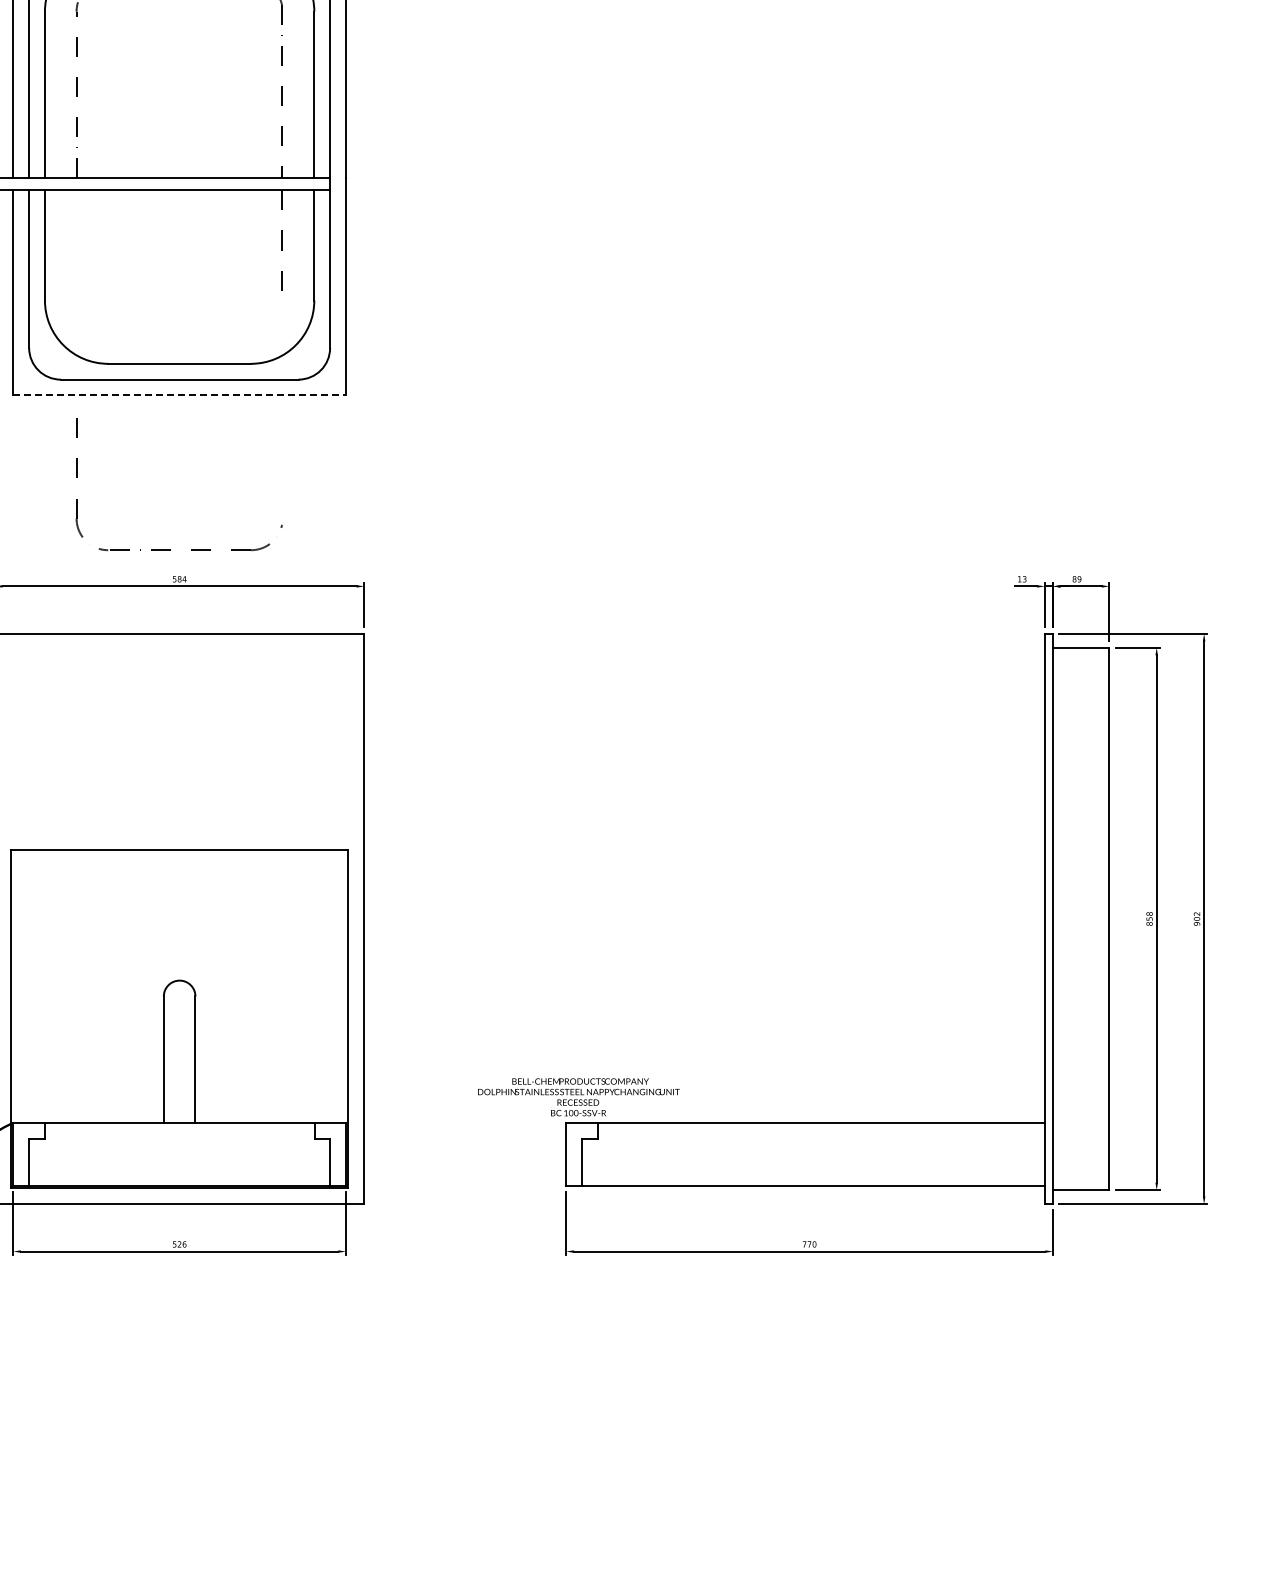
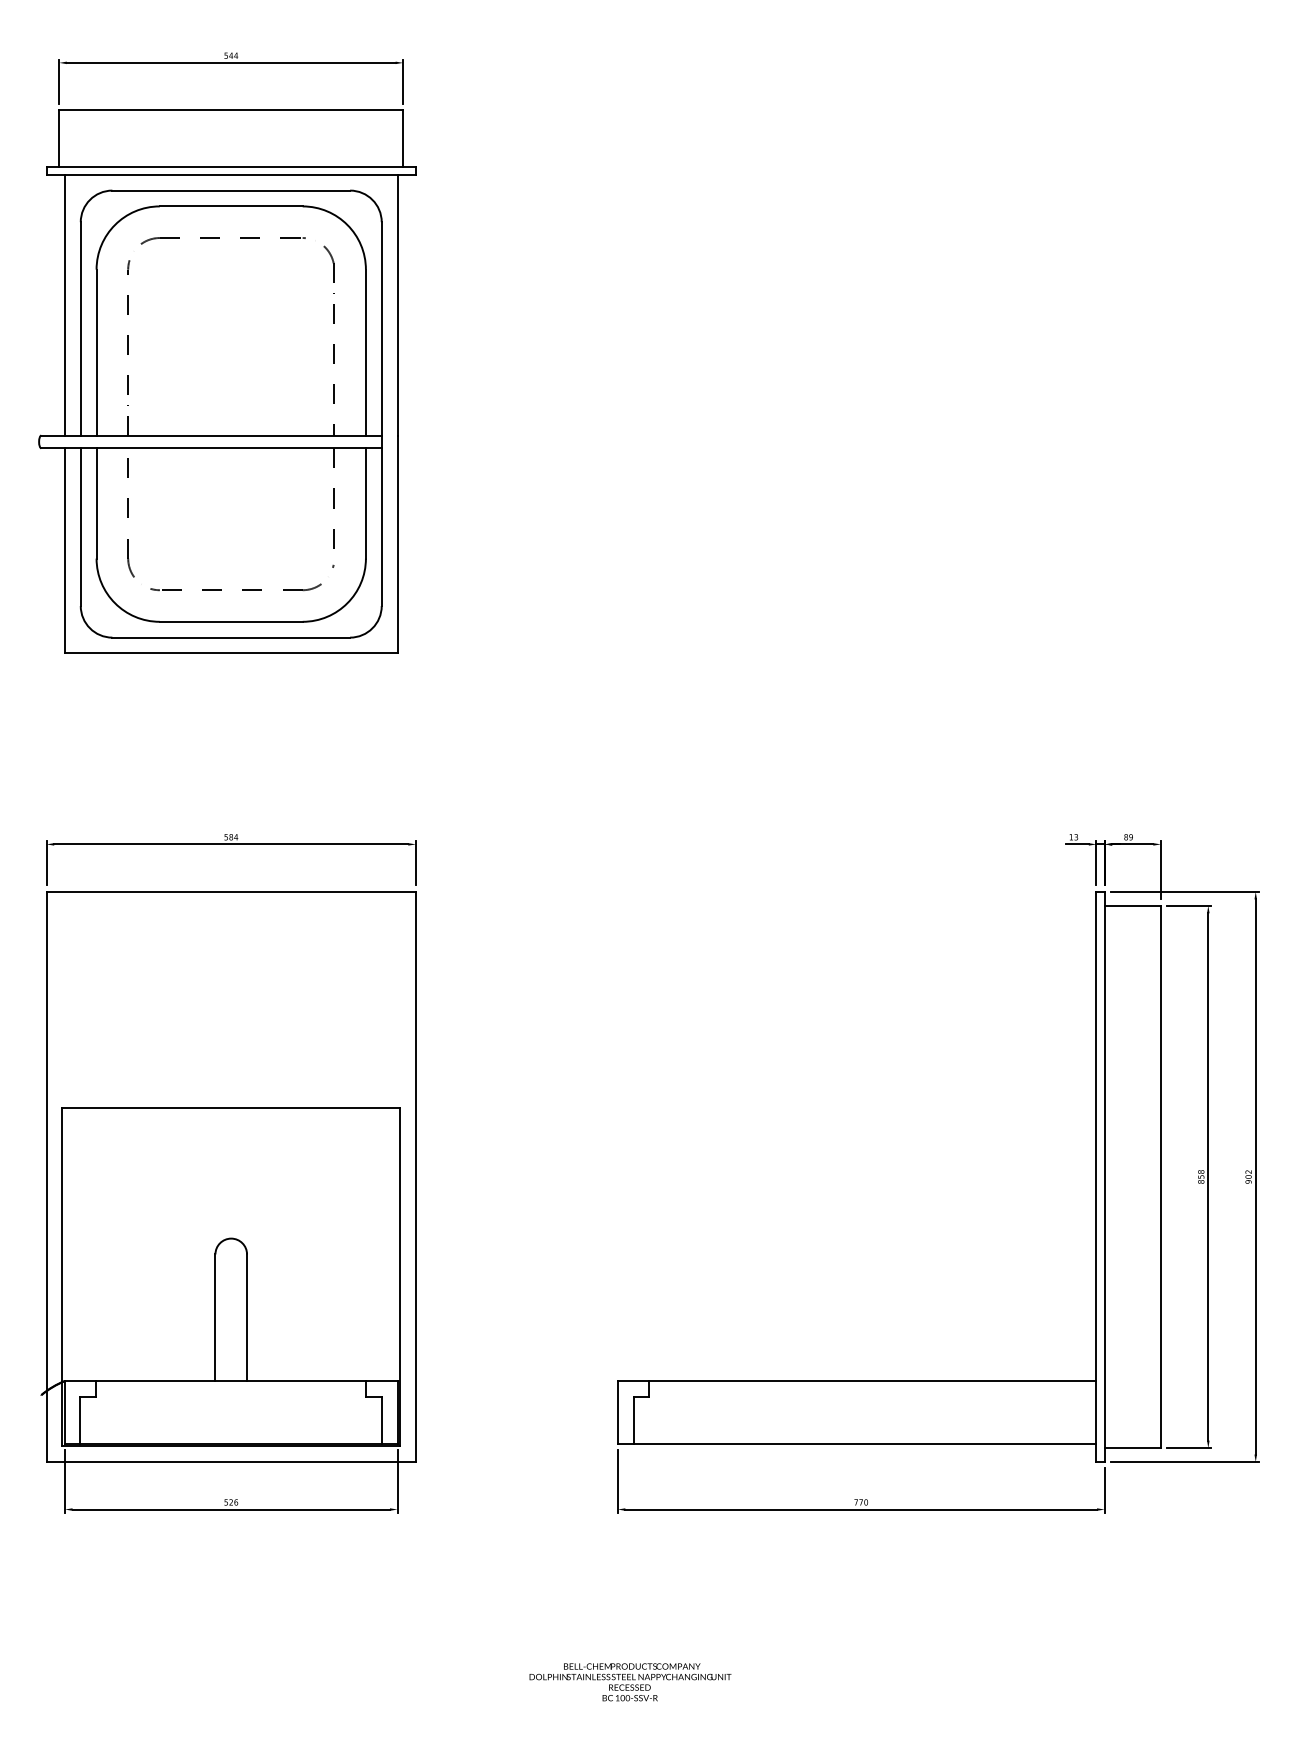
line: (179, 395) -> (231, 653), dashed -> solid
part: (169, 549) -> (221, 589), moved
text: (578, 1097) -> (630, 1682), moved

